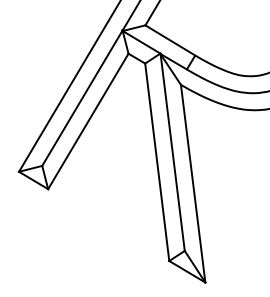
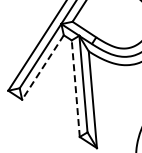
line: (87, 121) -> (42, 67), solid -> dashed
line: (156, 161) -> (75, 88), solid -> dashed

